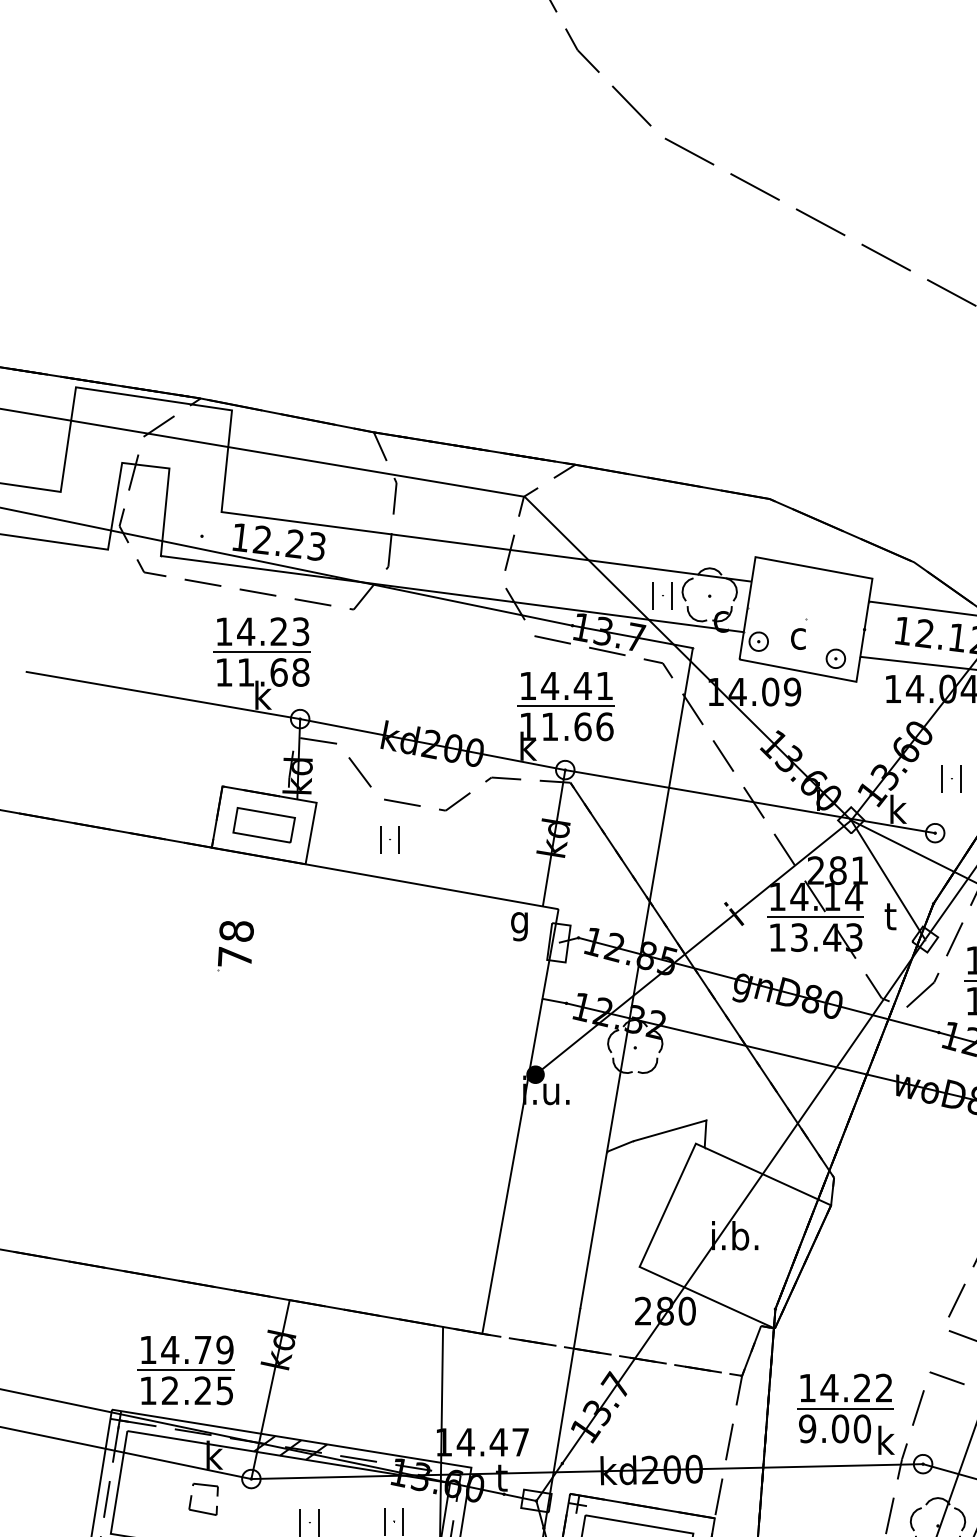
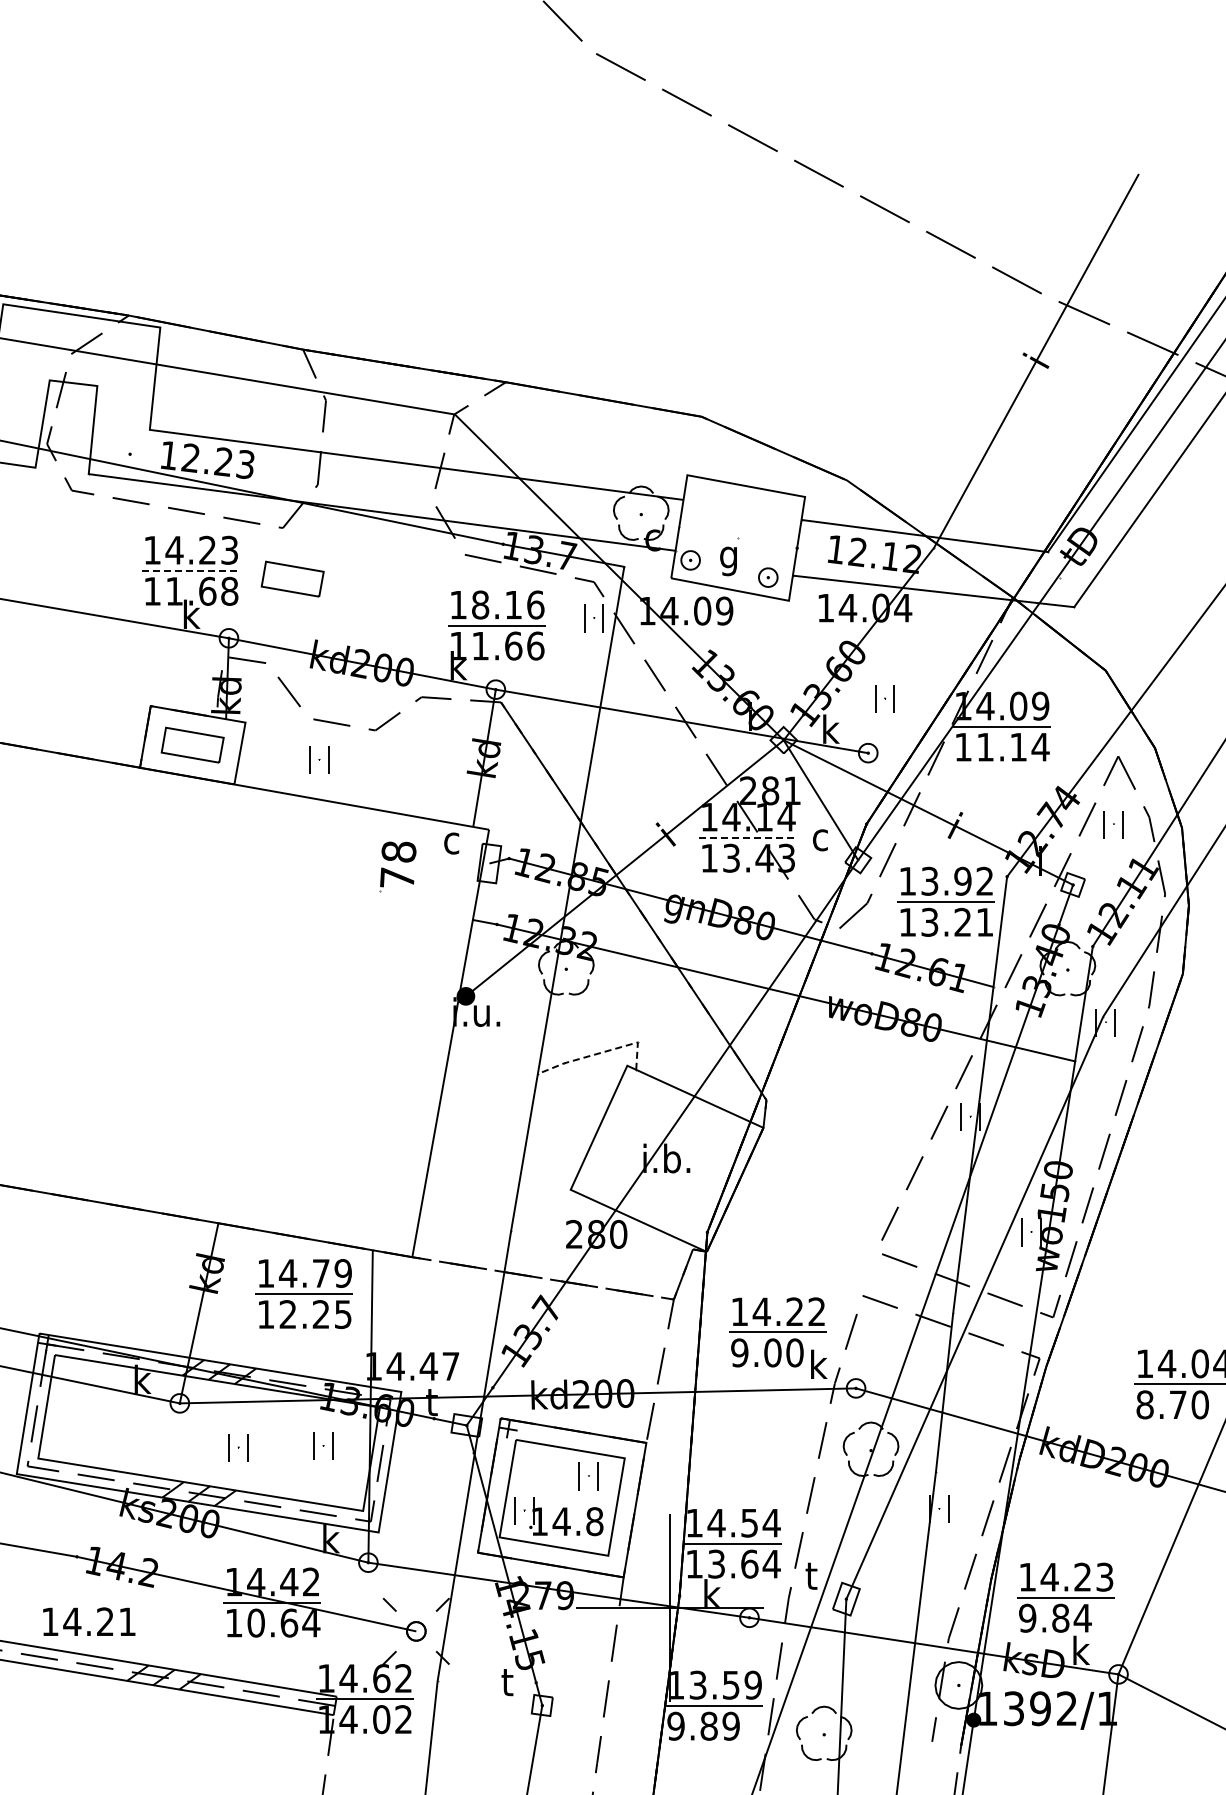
part: (662, 596) -> (593, 618), moved
text: (796, 642) -> (728, 561), c -> g
line: (262, 651) -> (191, 570), solid -> dashed
part: (363, 659) -> (292, 578), added
text: (576, 685) -> (507, 604), 14.41 -> 18.16
line: (816, 916) -> (748, 837), solid -> dashed
text: (888, 916) -> (821, 837), t -> c
text: (520, 926) -> (450, 847), g -> c
part: (233, 951) -> (395, 872), moved
line: (669, 1131) -> (600, 1053), solid -> dashed
part: (185, 1370) -> (303, 1294), moved
part: (192, 1497) -> (120, 1421), removed

